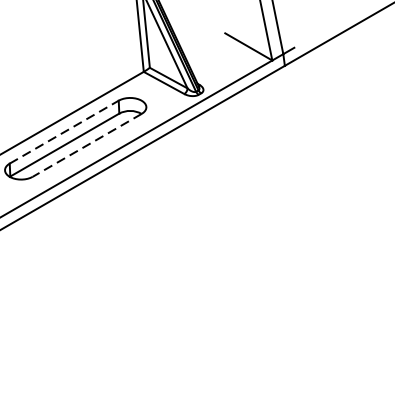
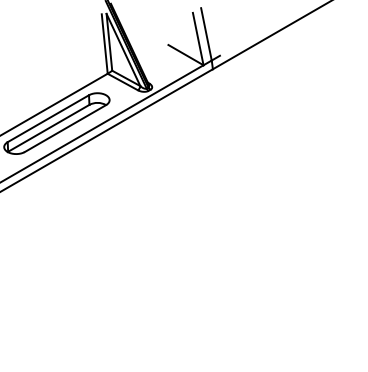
line: (64, 131) -> (48, 118), dashed -> solid
line: (87, 145) -> (65, 128), dashed -> solid

